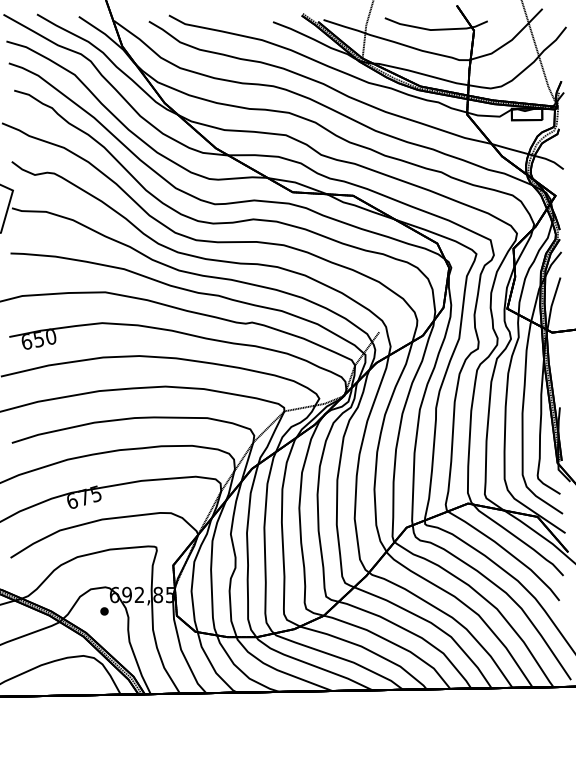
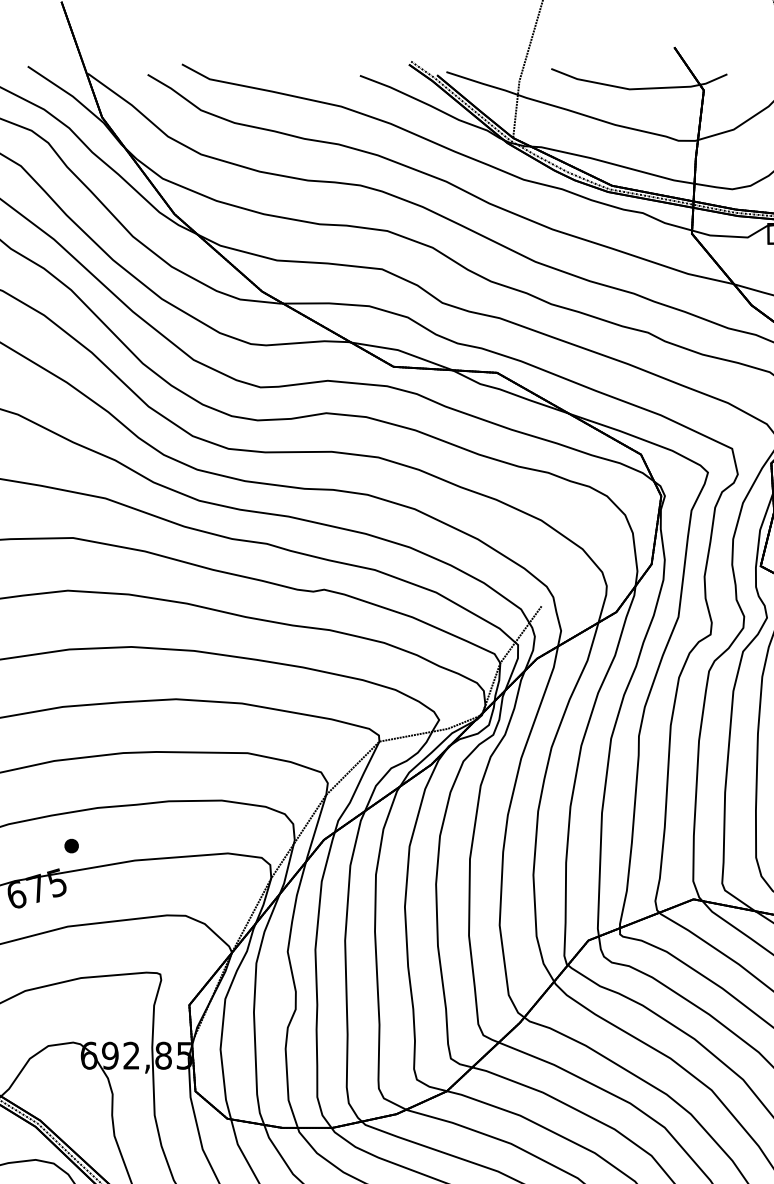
part: (104, 611) -> (71, 846), moved

